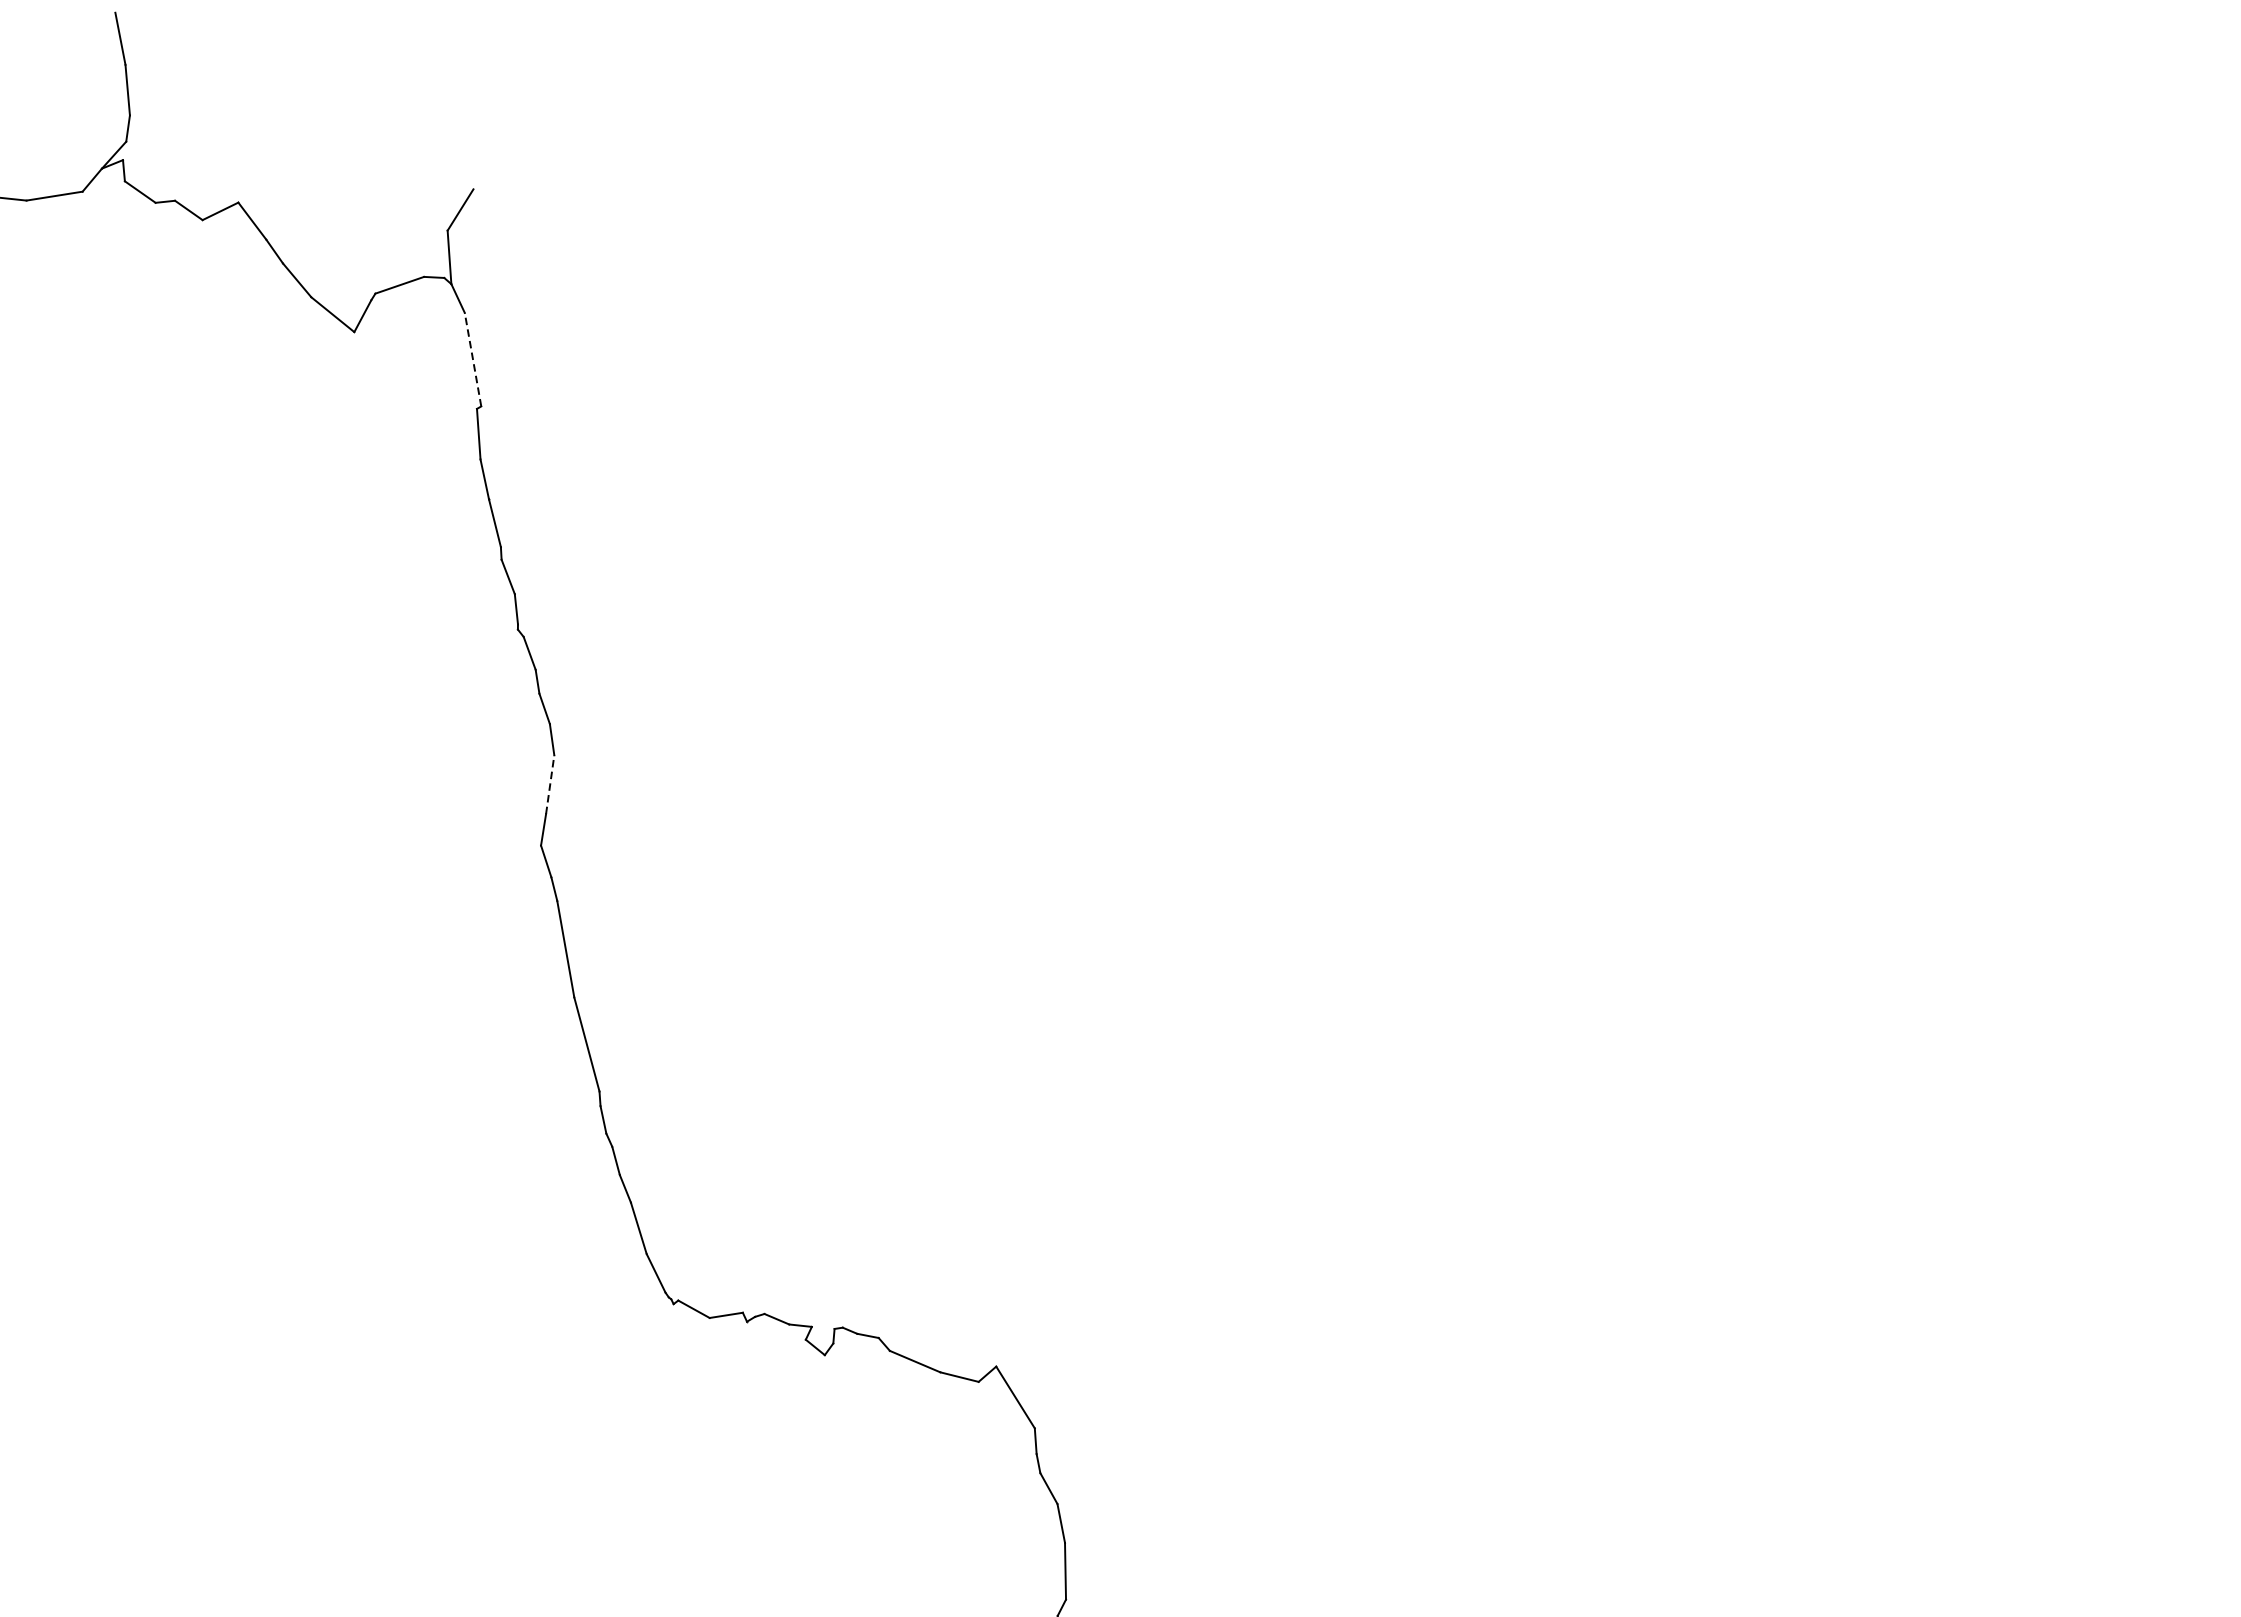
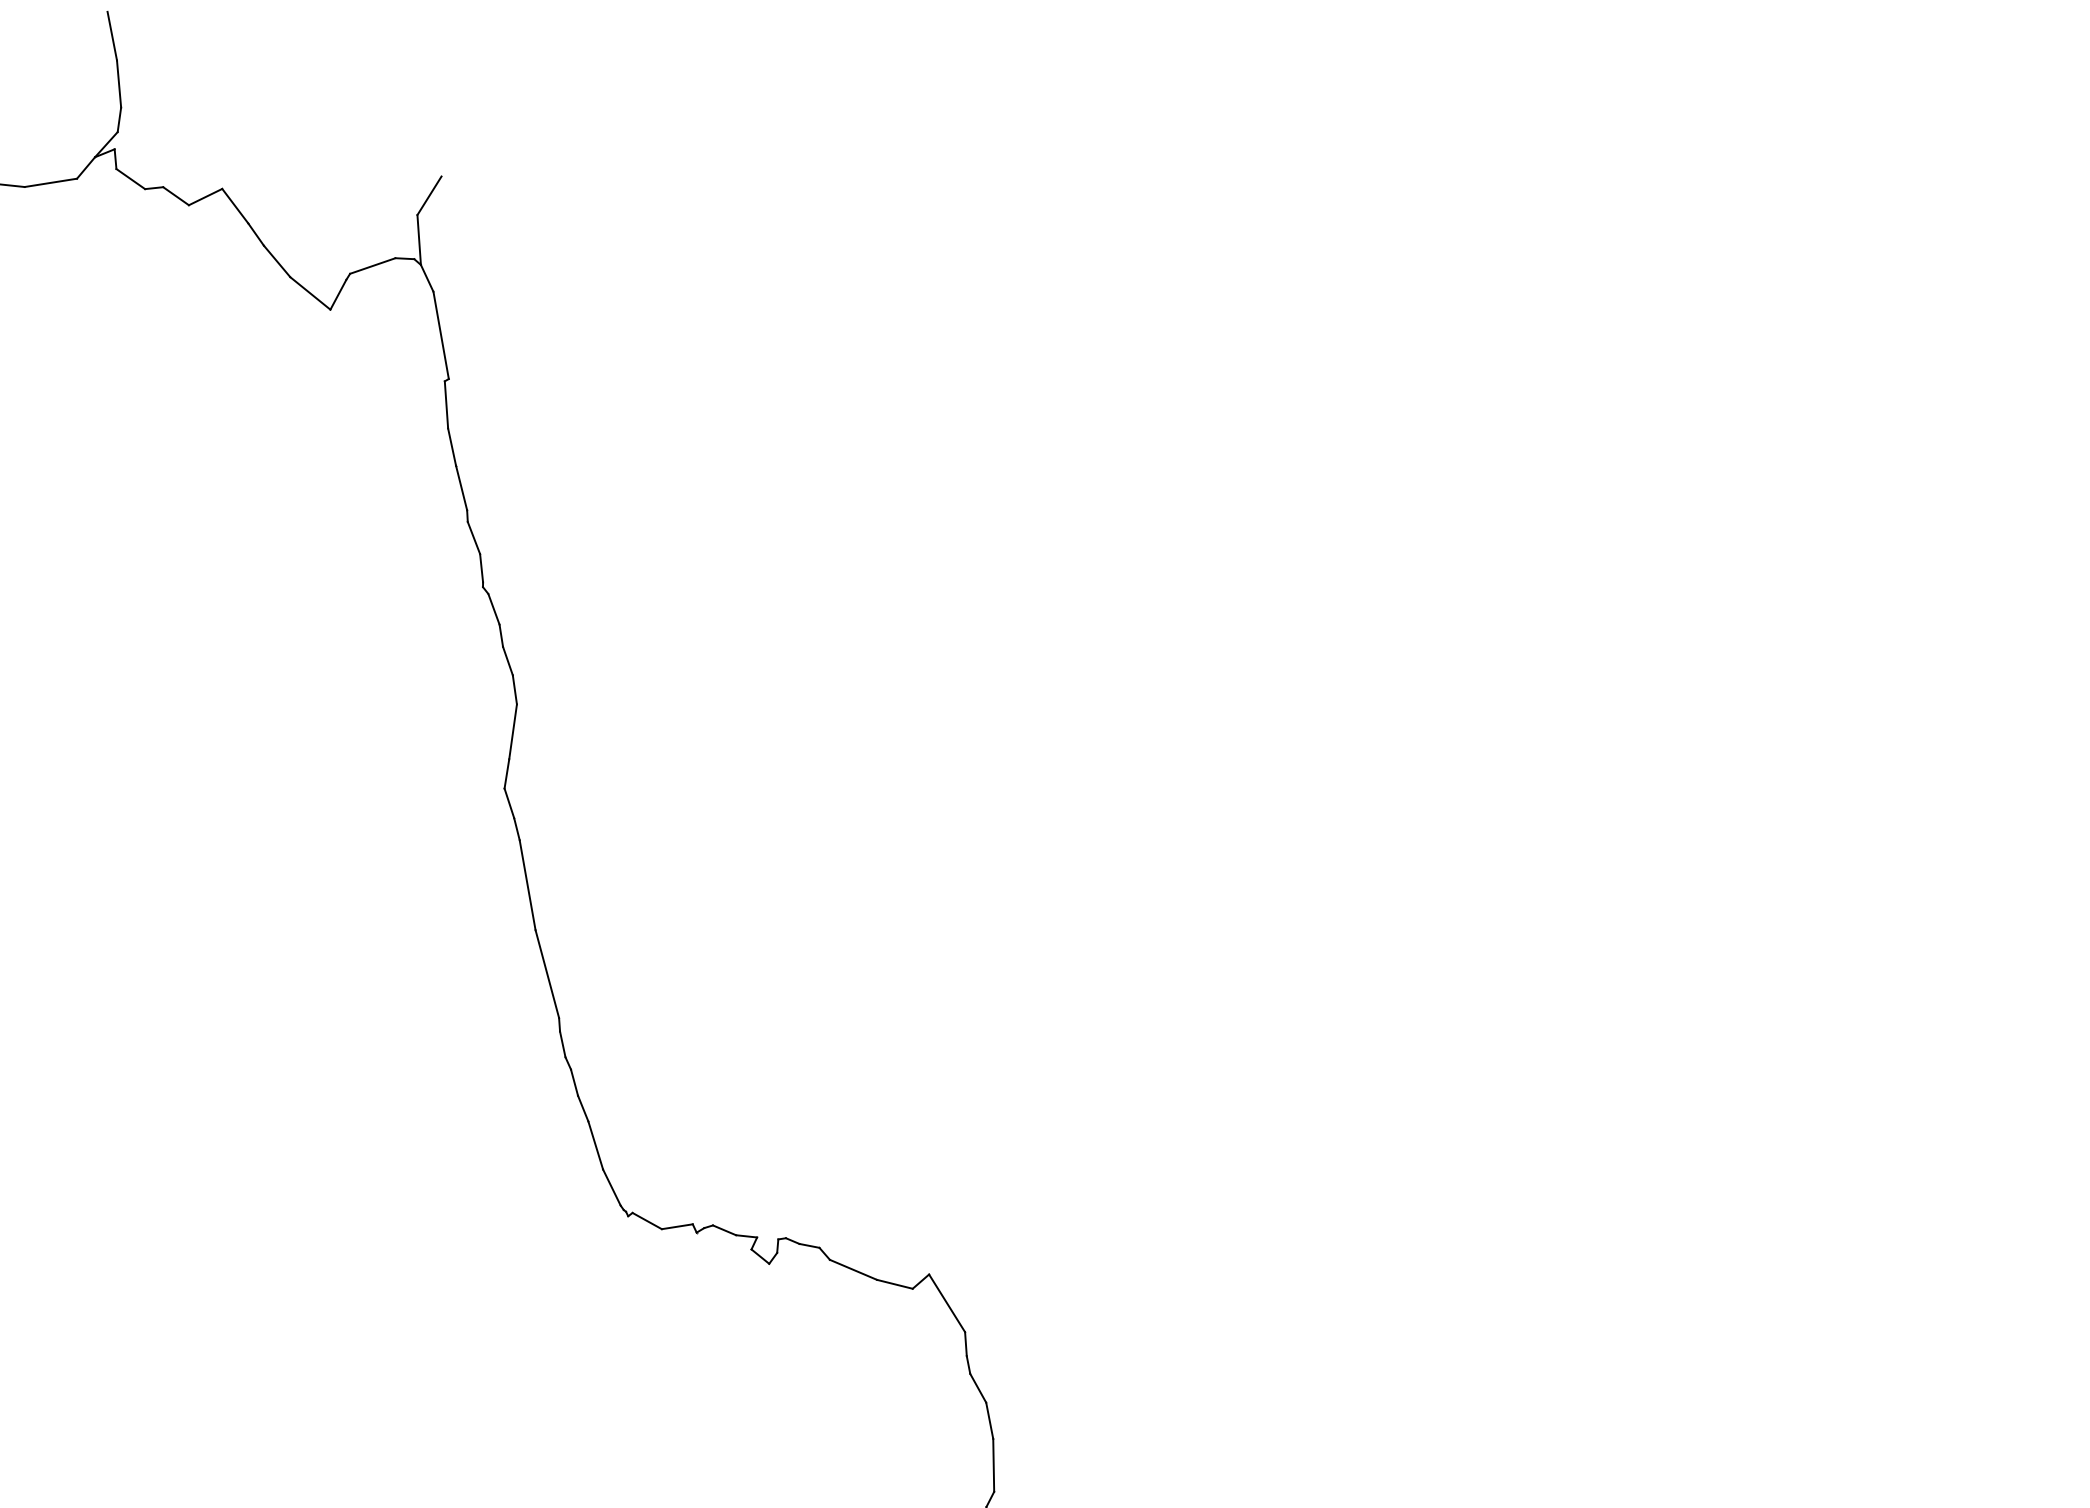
line: (473, 358) -> (441, 334), dashed -> solid
line: (550, 784) -> (513, 731), dashed -> solid

